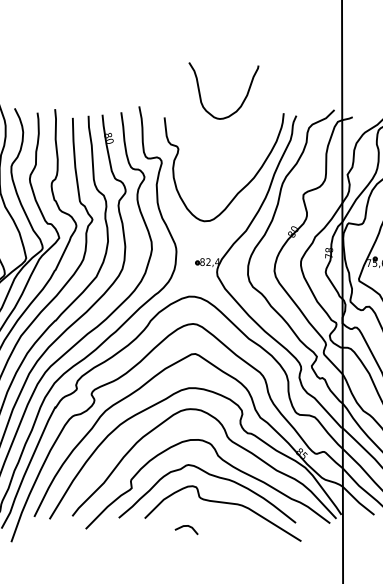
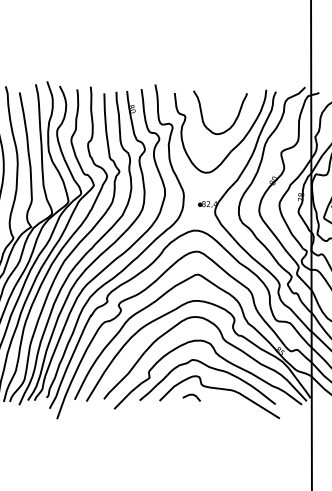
curve: (242, 101) -> (234, 120), moved
line: (186, 526) -> (191, 395), moved

